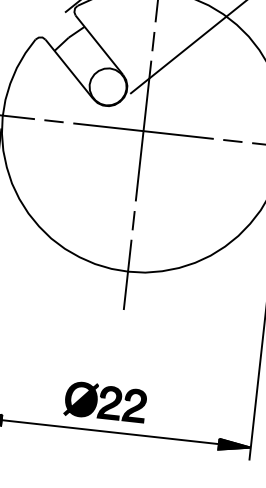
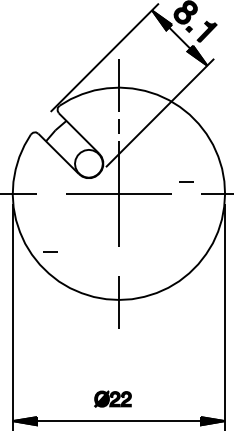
line: (54, 120) -> (50, 251), moved
line: (233, 140) -> (186, 181), moved
line: (132, 220) -> (118, 261), removed
part: (105, 401) -> (112, 398), size x0.6

